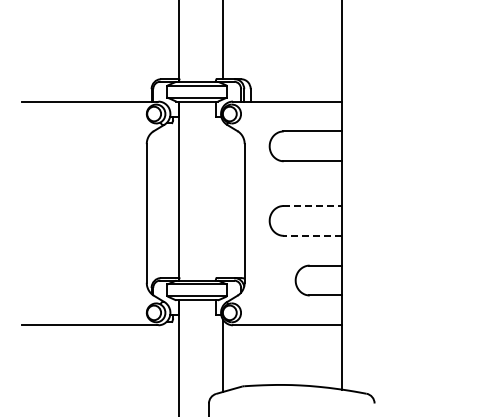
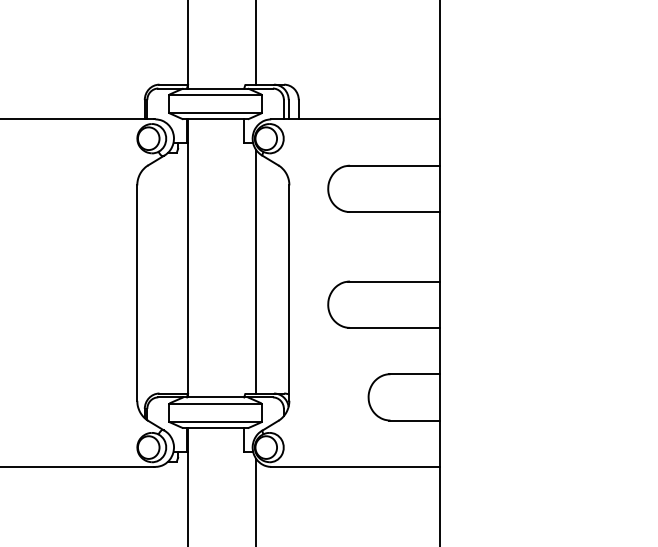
line: (223, 199) -> (256, 271), added
line: (312, 206) -> (394, 282), dashed -> solid
line: (311, 235) -> (393, 327), dashed -> solid

